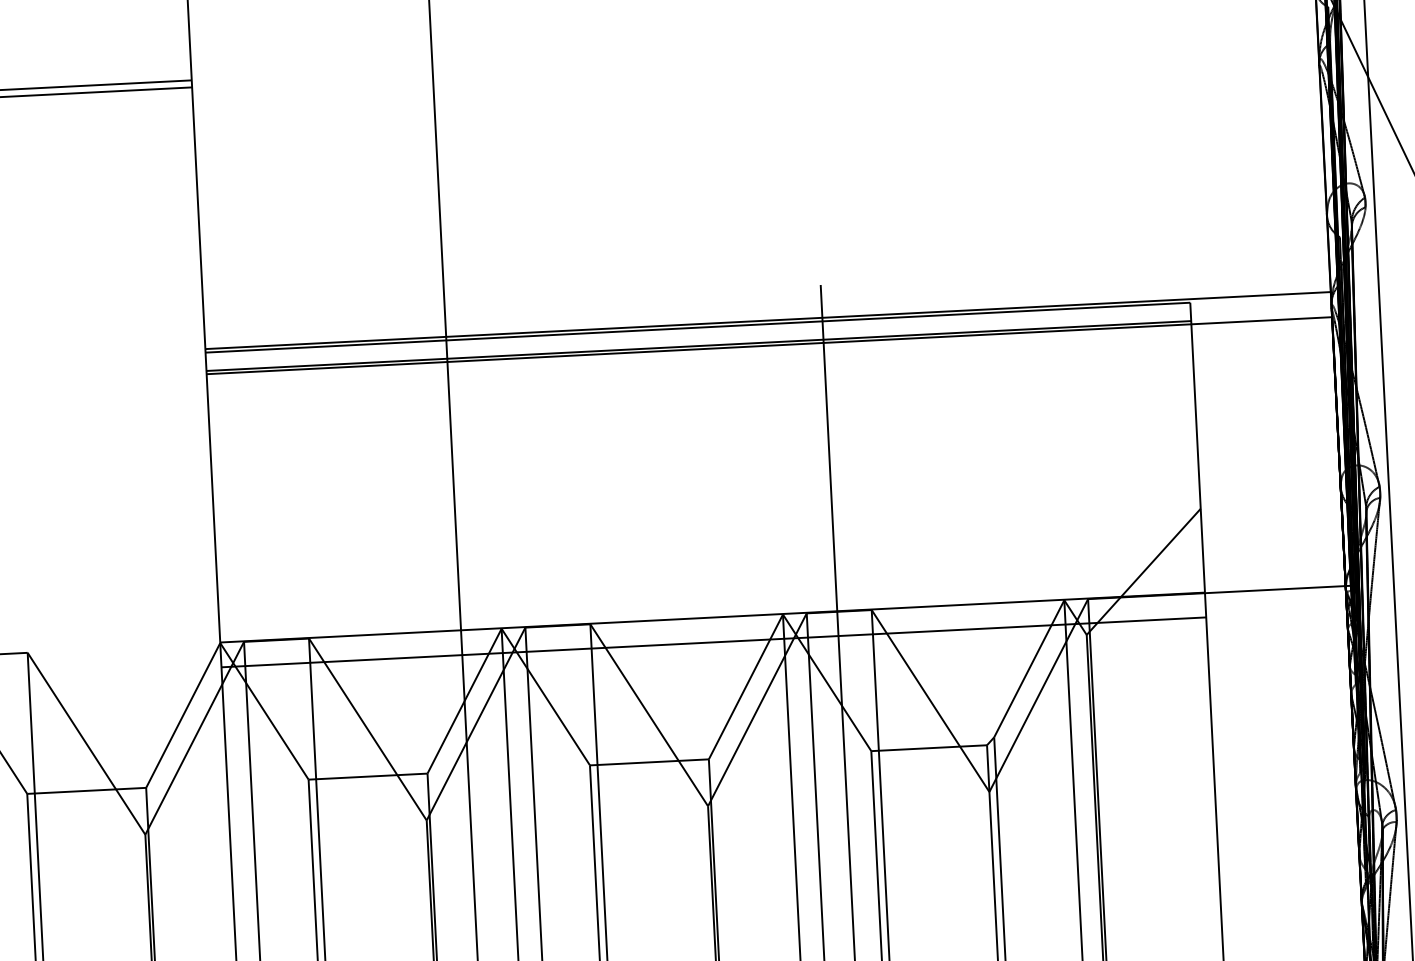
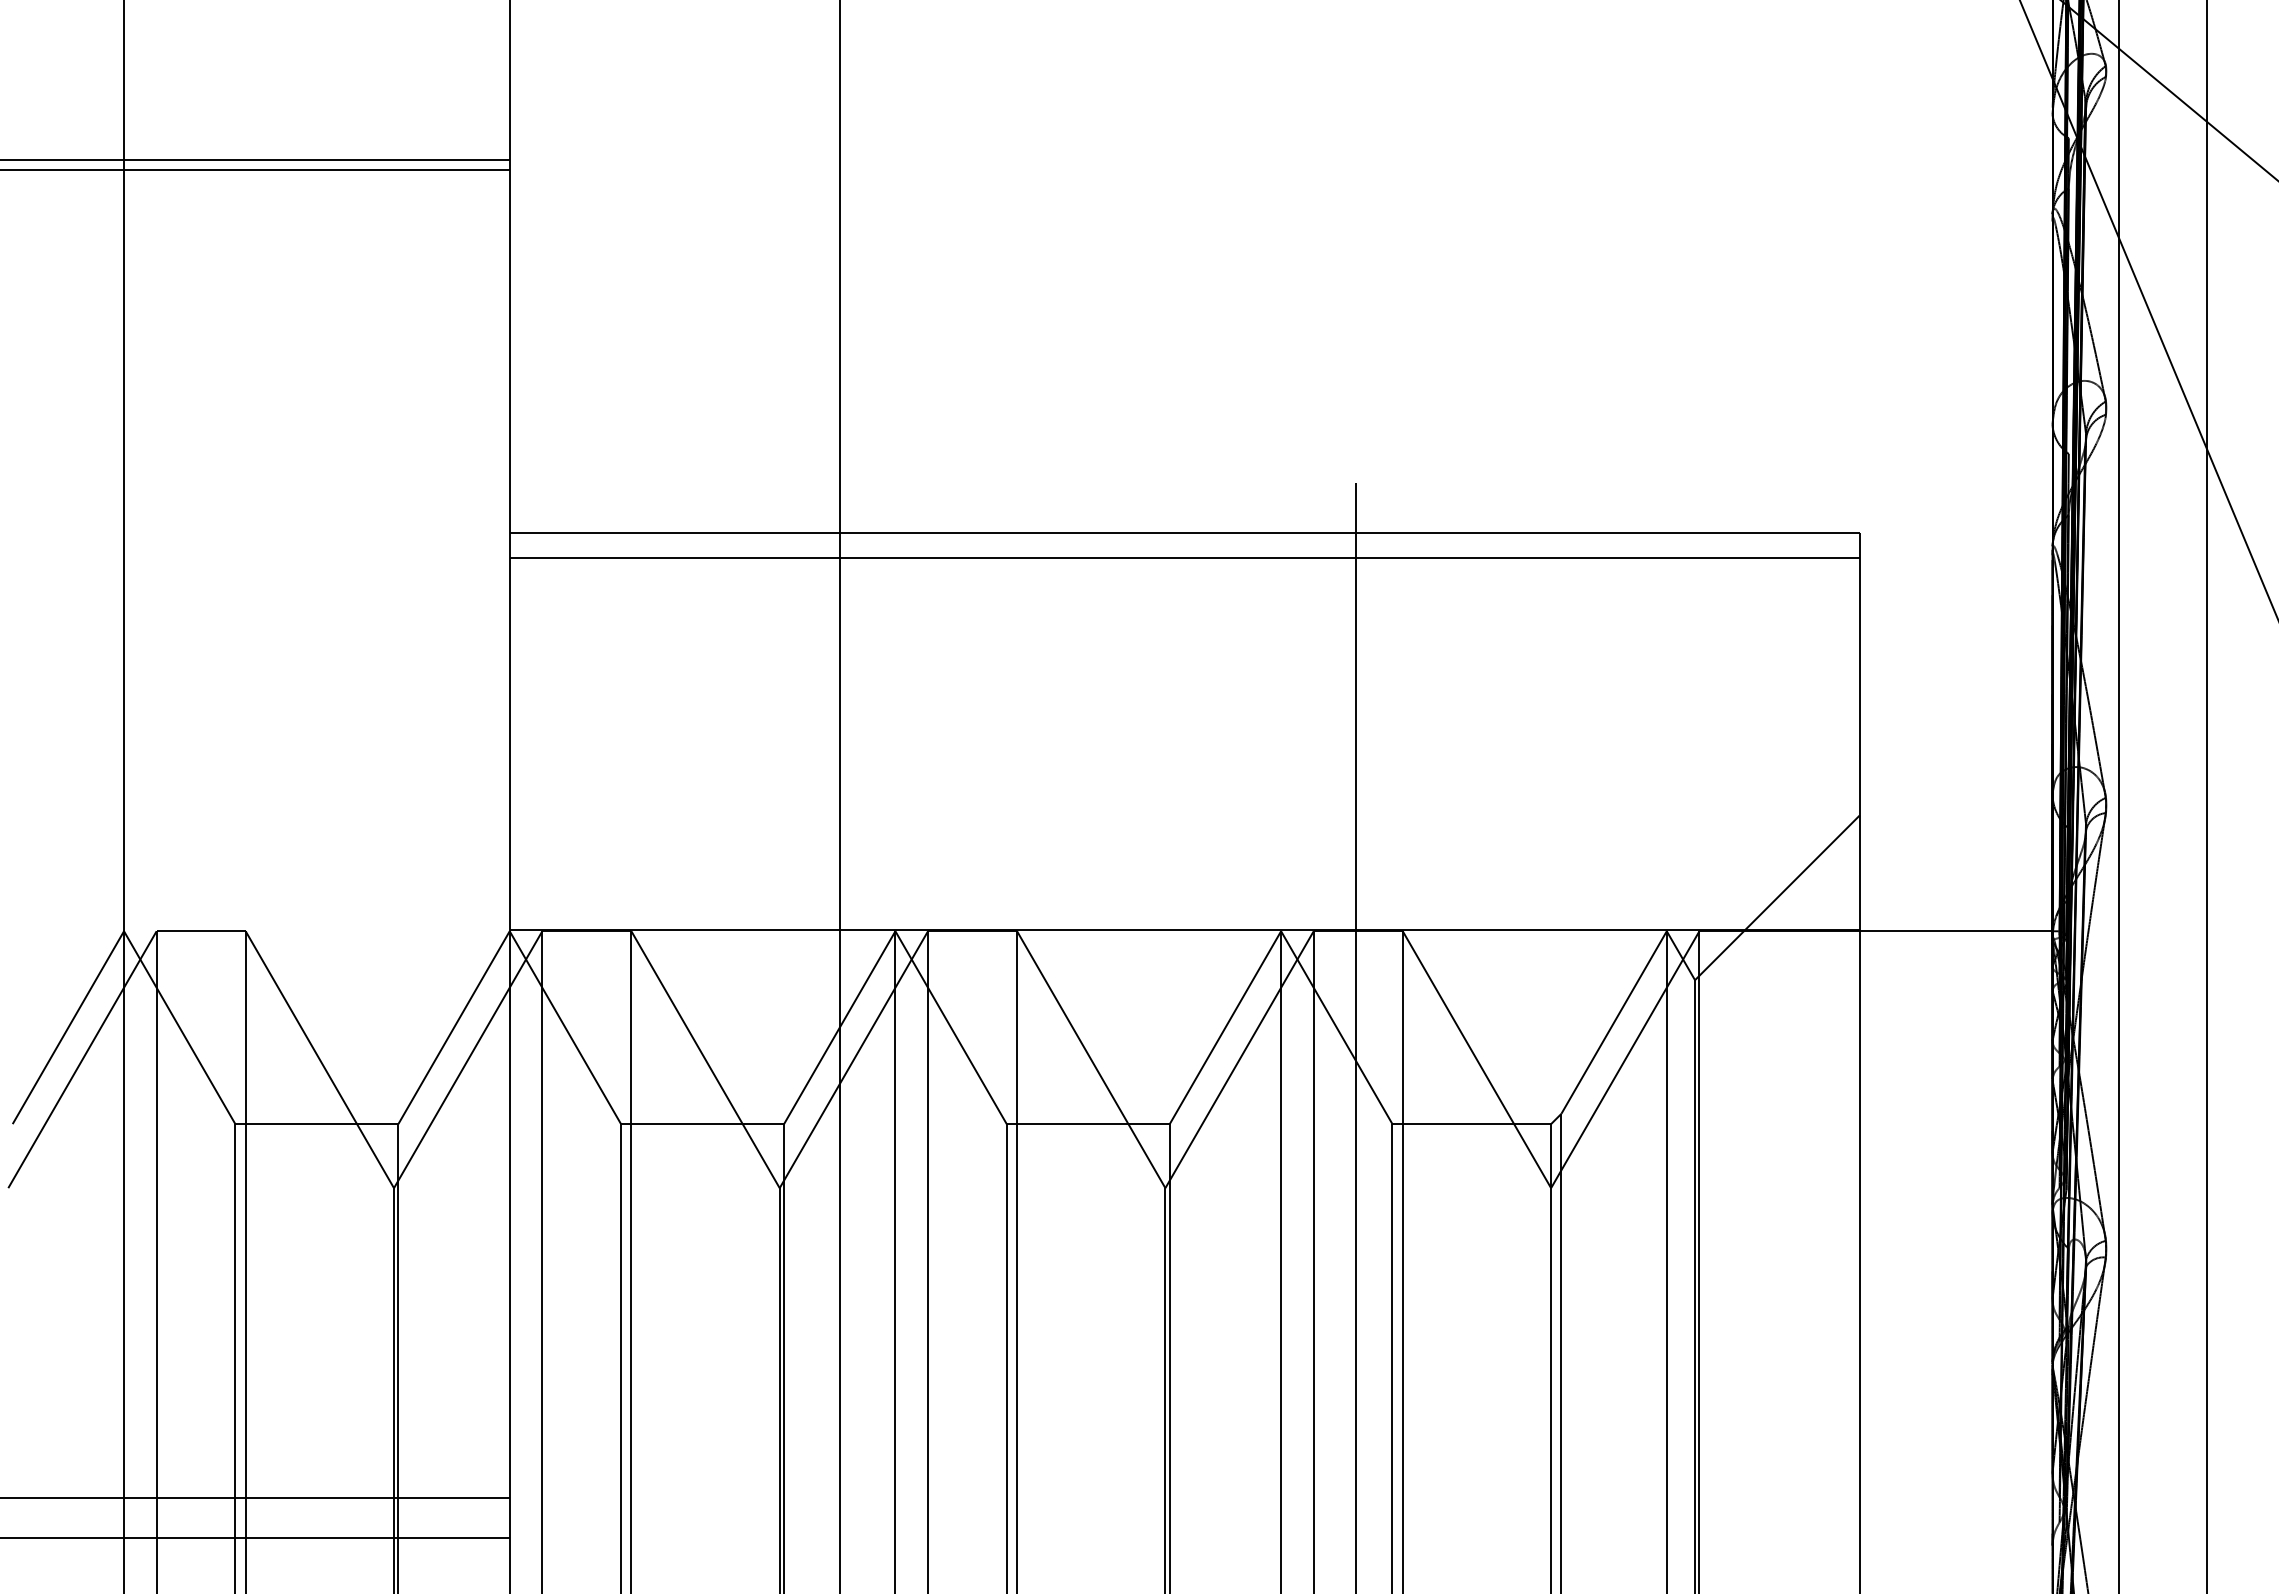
line: (767, 320) -> (1280, 528), removed
line: (768, 345) -> (1280, 562), removed
line: (713, 642) -> (1184, 964), removed

